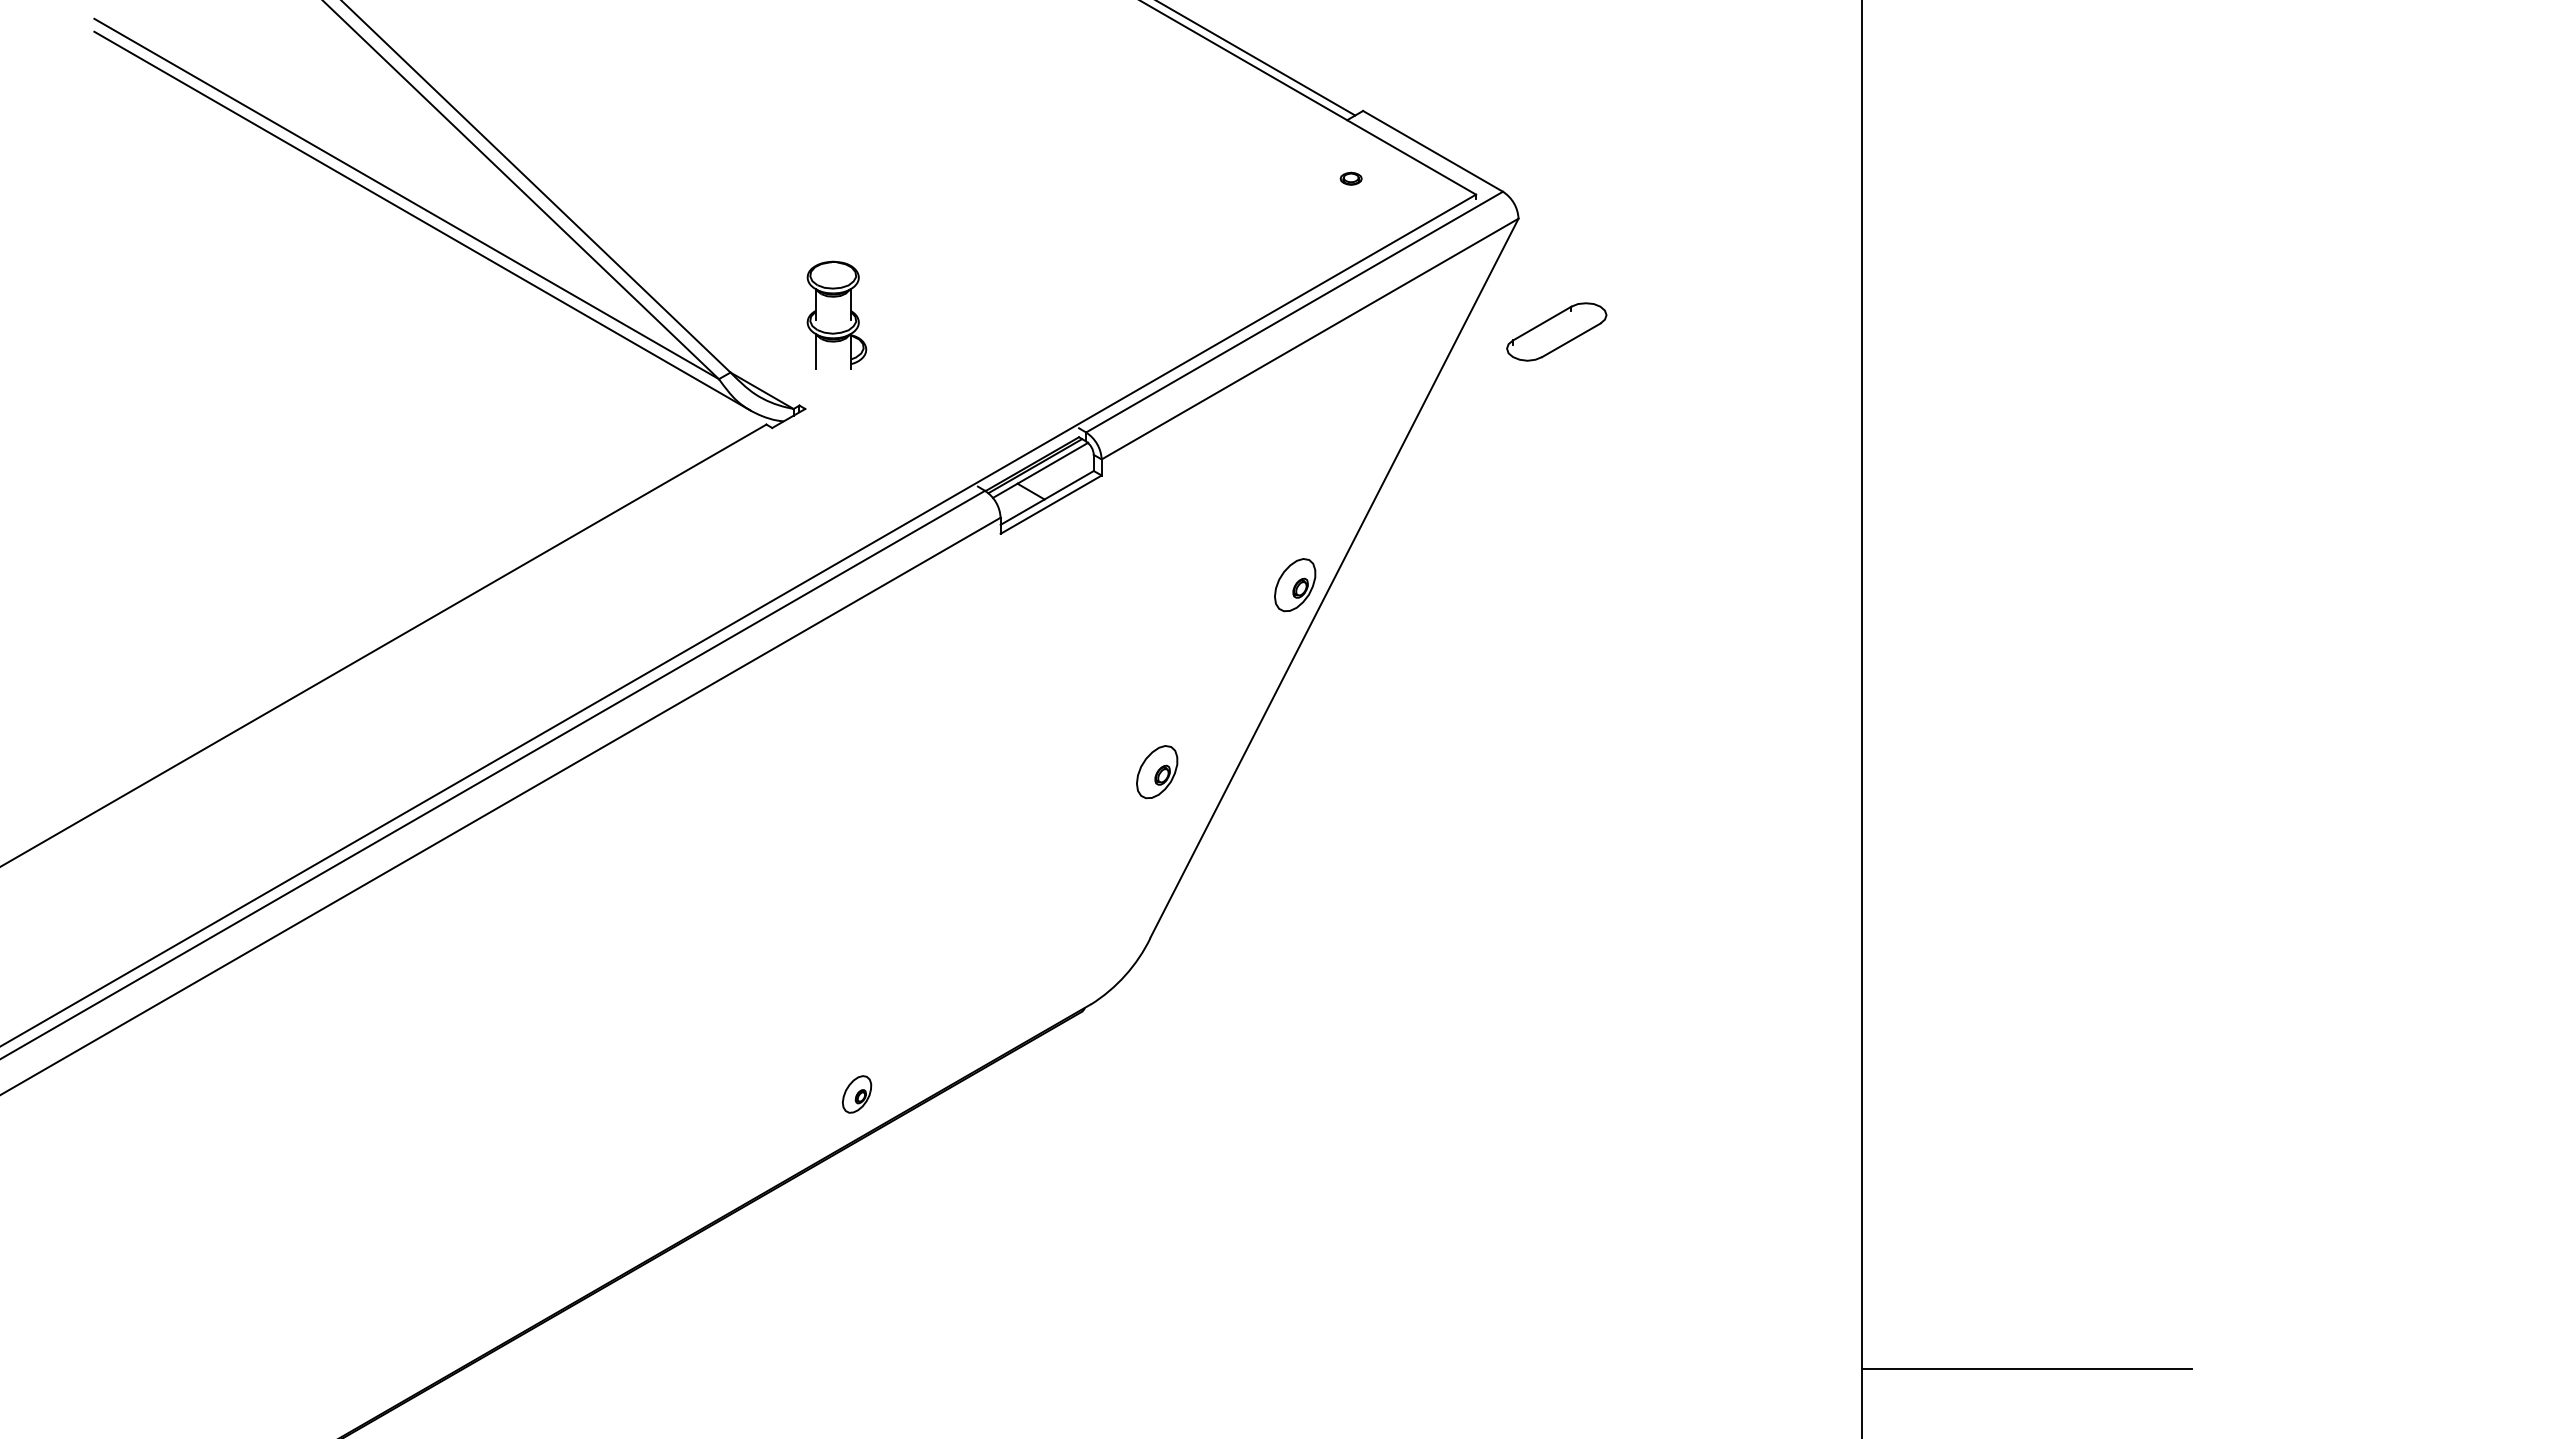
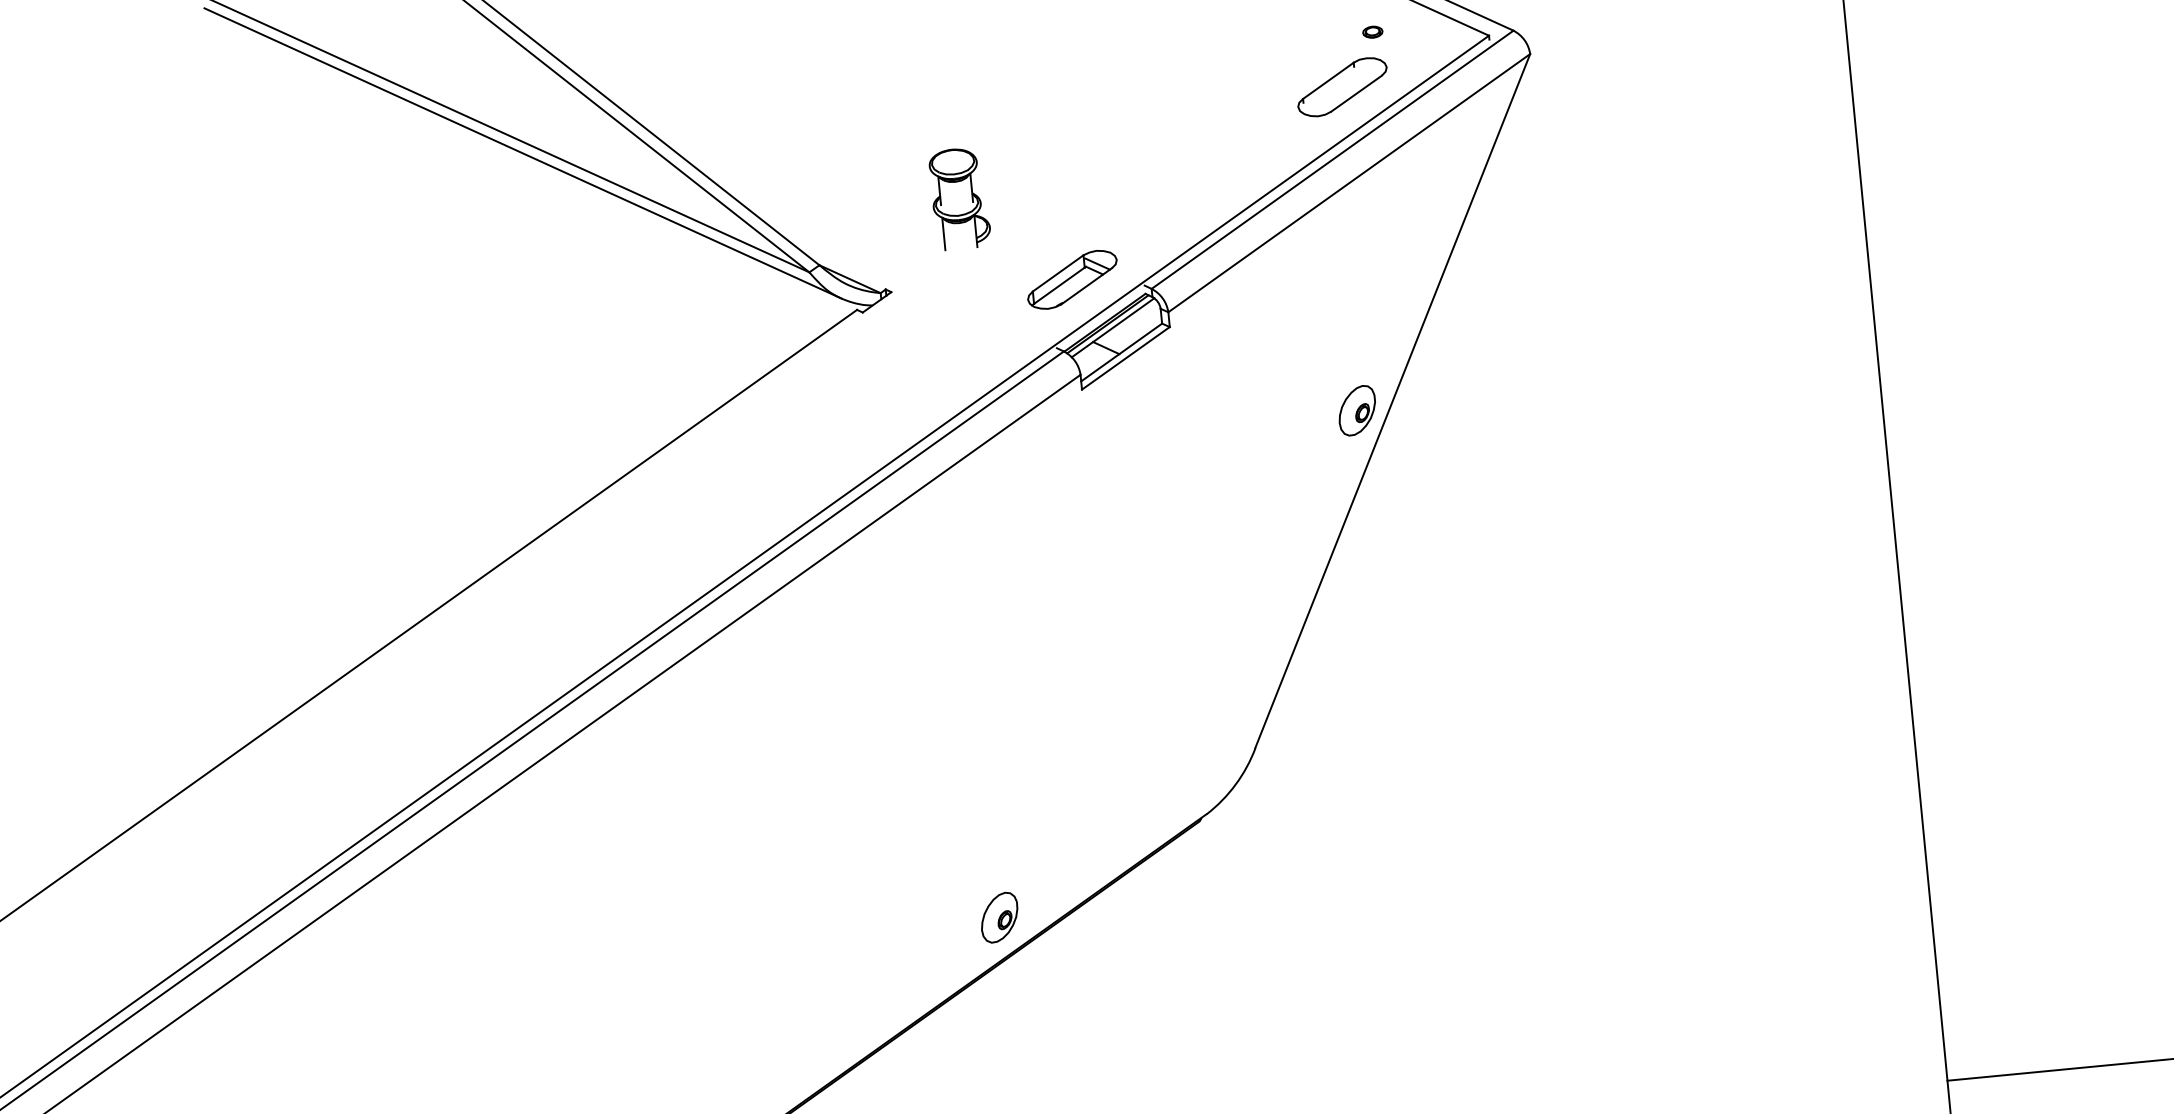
part: (836, 314) -> (959, 197), moved
part: (1556, 331) -> (1342, 86), moved
part: (1001, 414) -> (1072, 279), added
part: (1157, 772) -> (1247, 595), removed
part: (856, 1094) -> (999, 917), size x1.43

